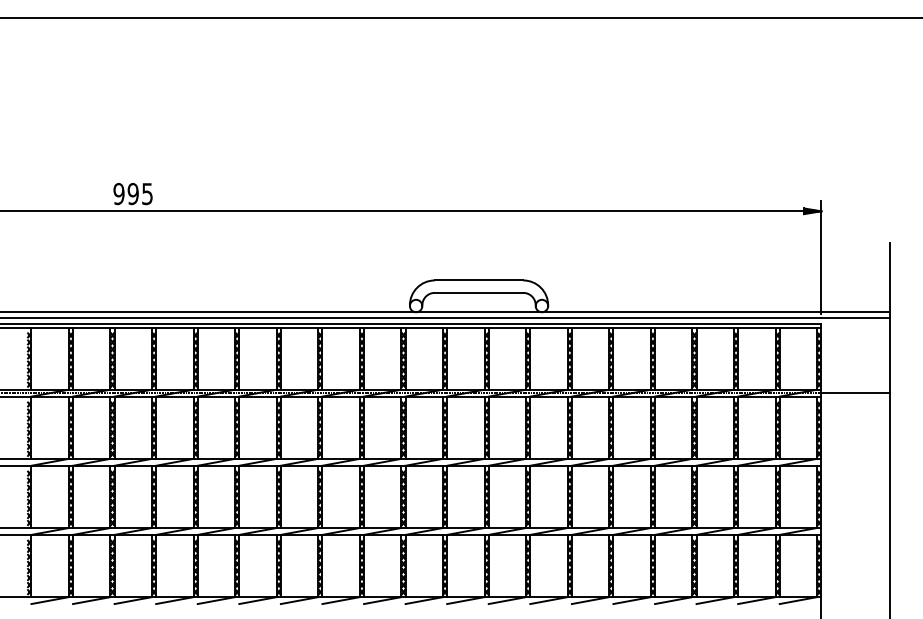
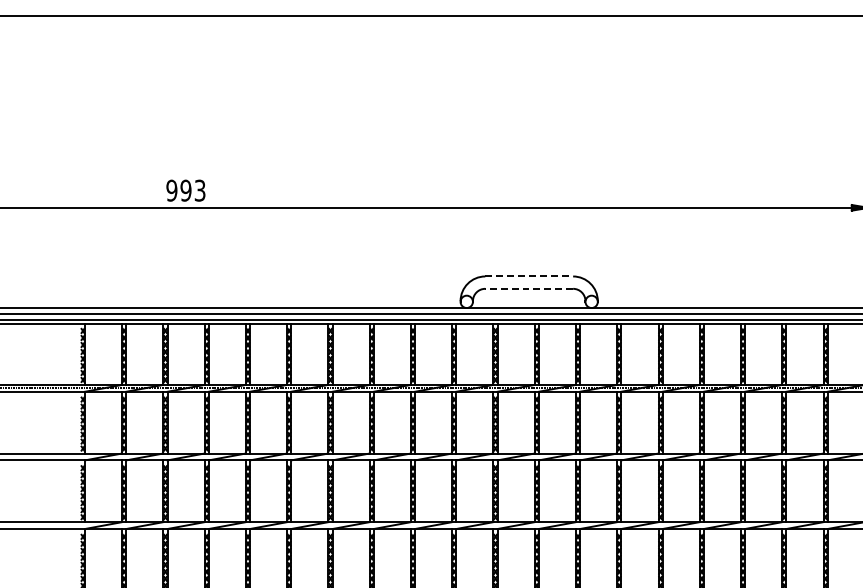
text: (147, 193) -> (200, 190), 995 -> 993
line: (479, 280) -> (529, 276), solid -> dashed
line: (478, 292) -> (528, 288), solid -> dashed

